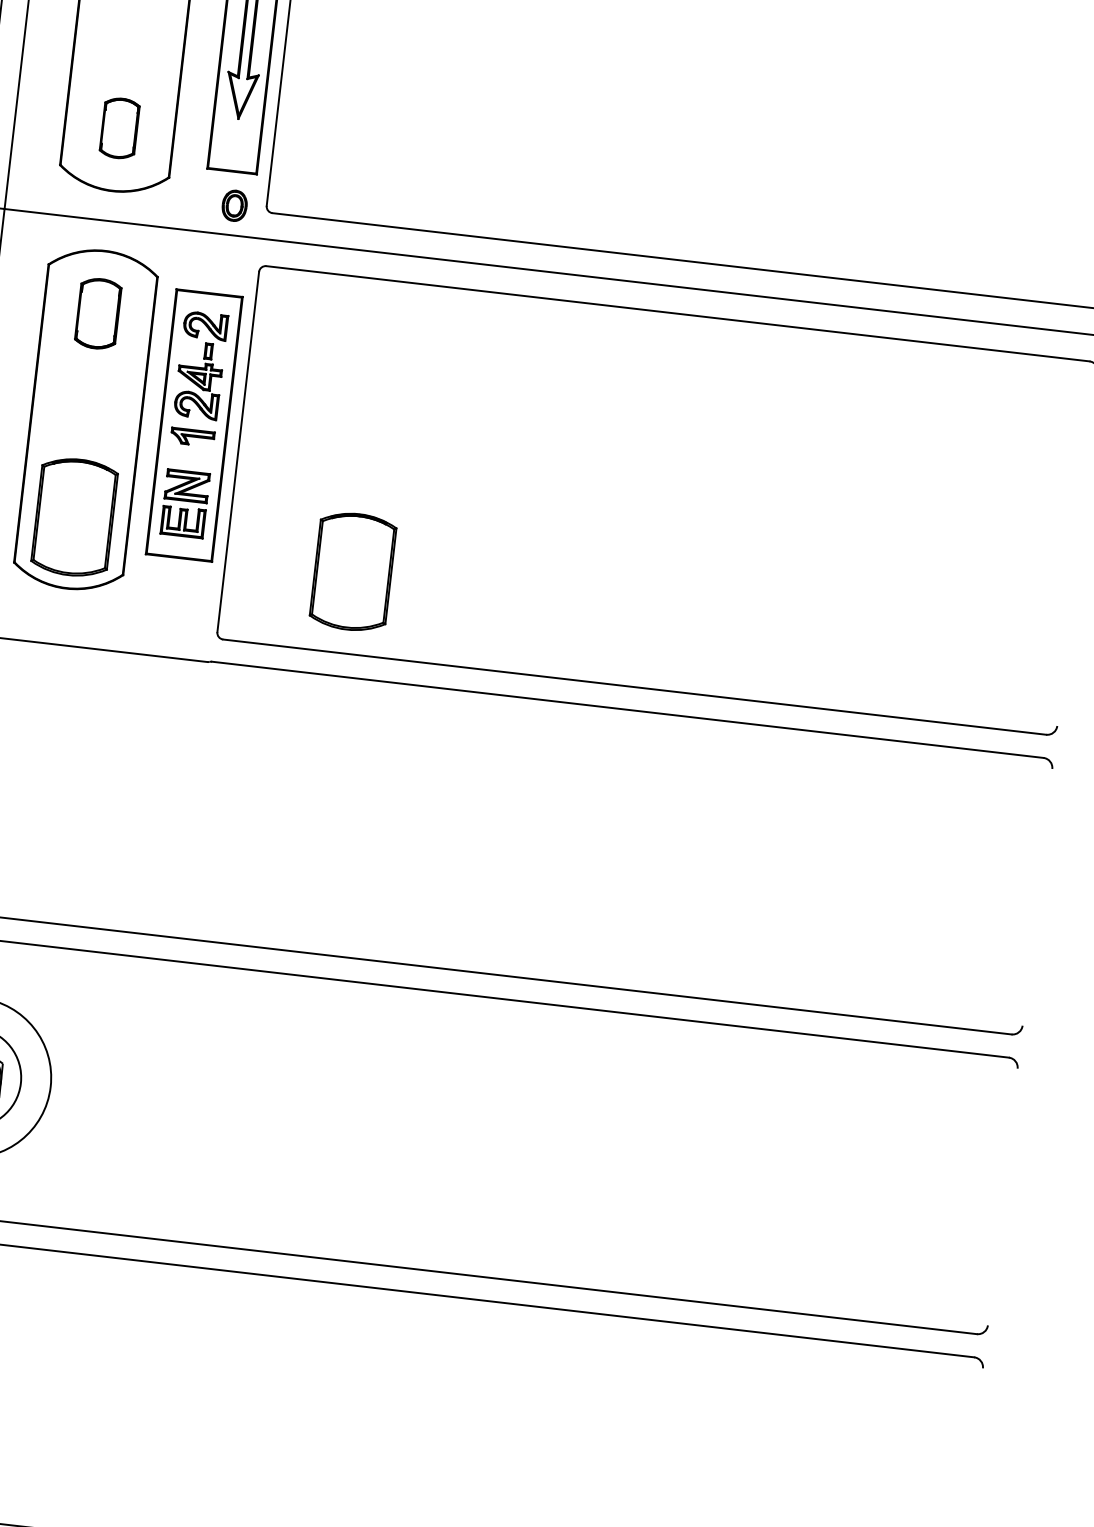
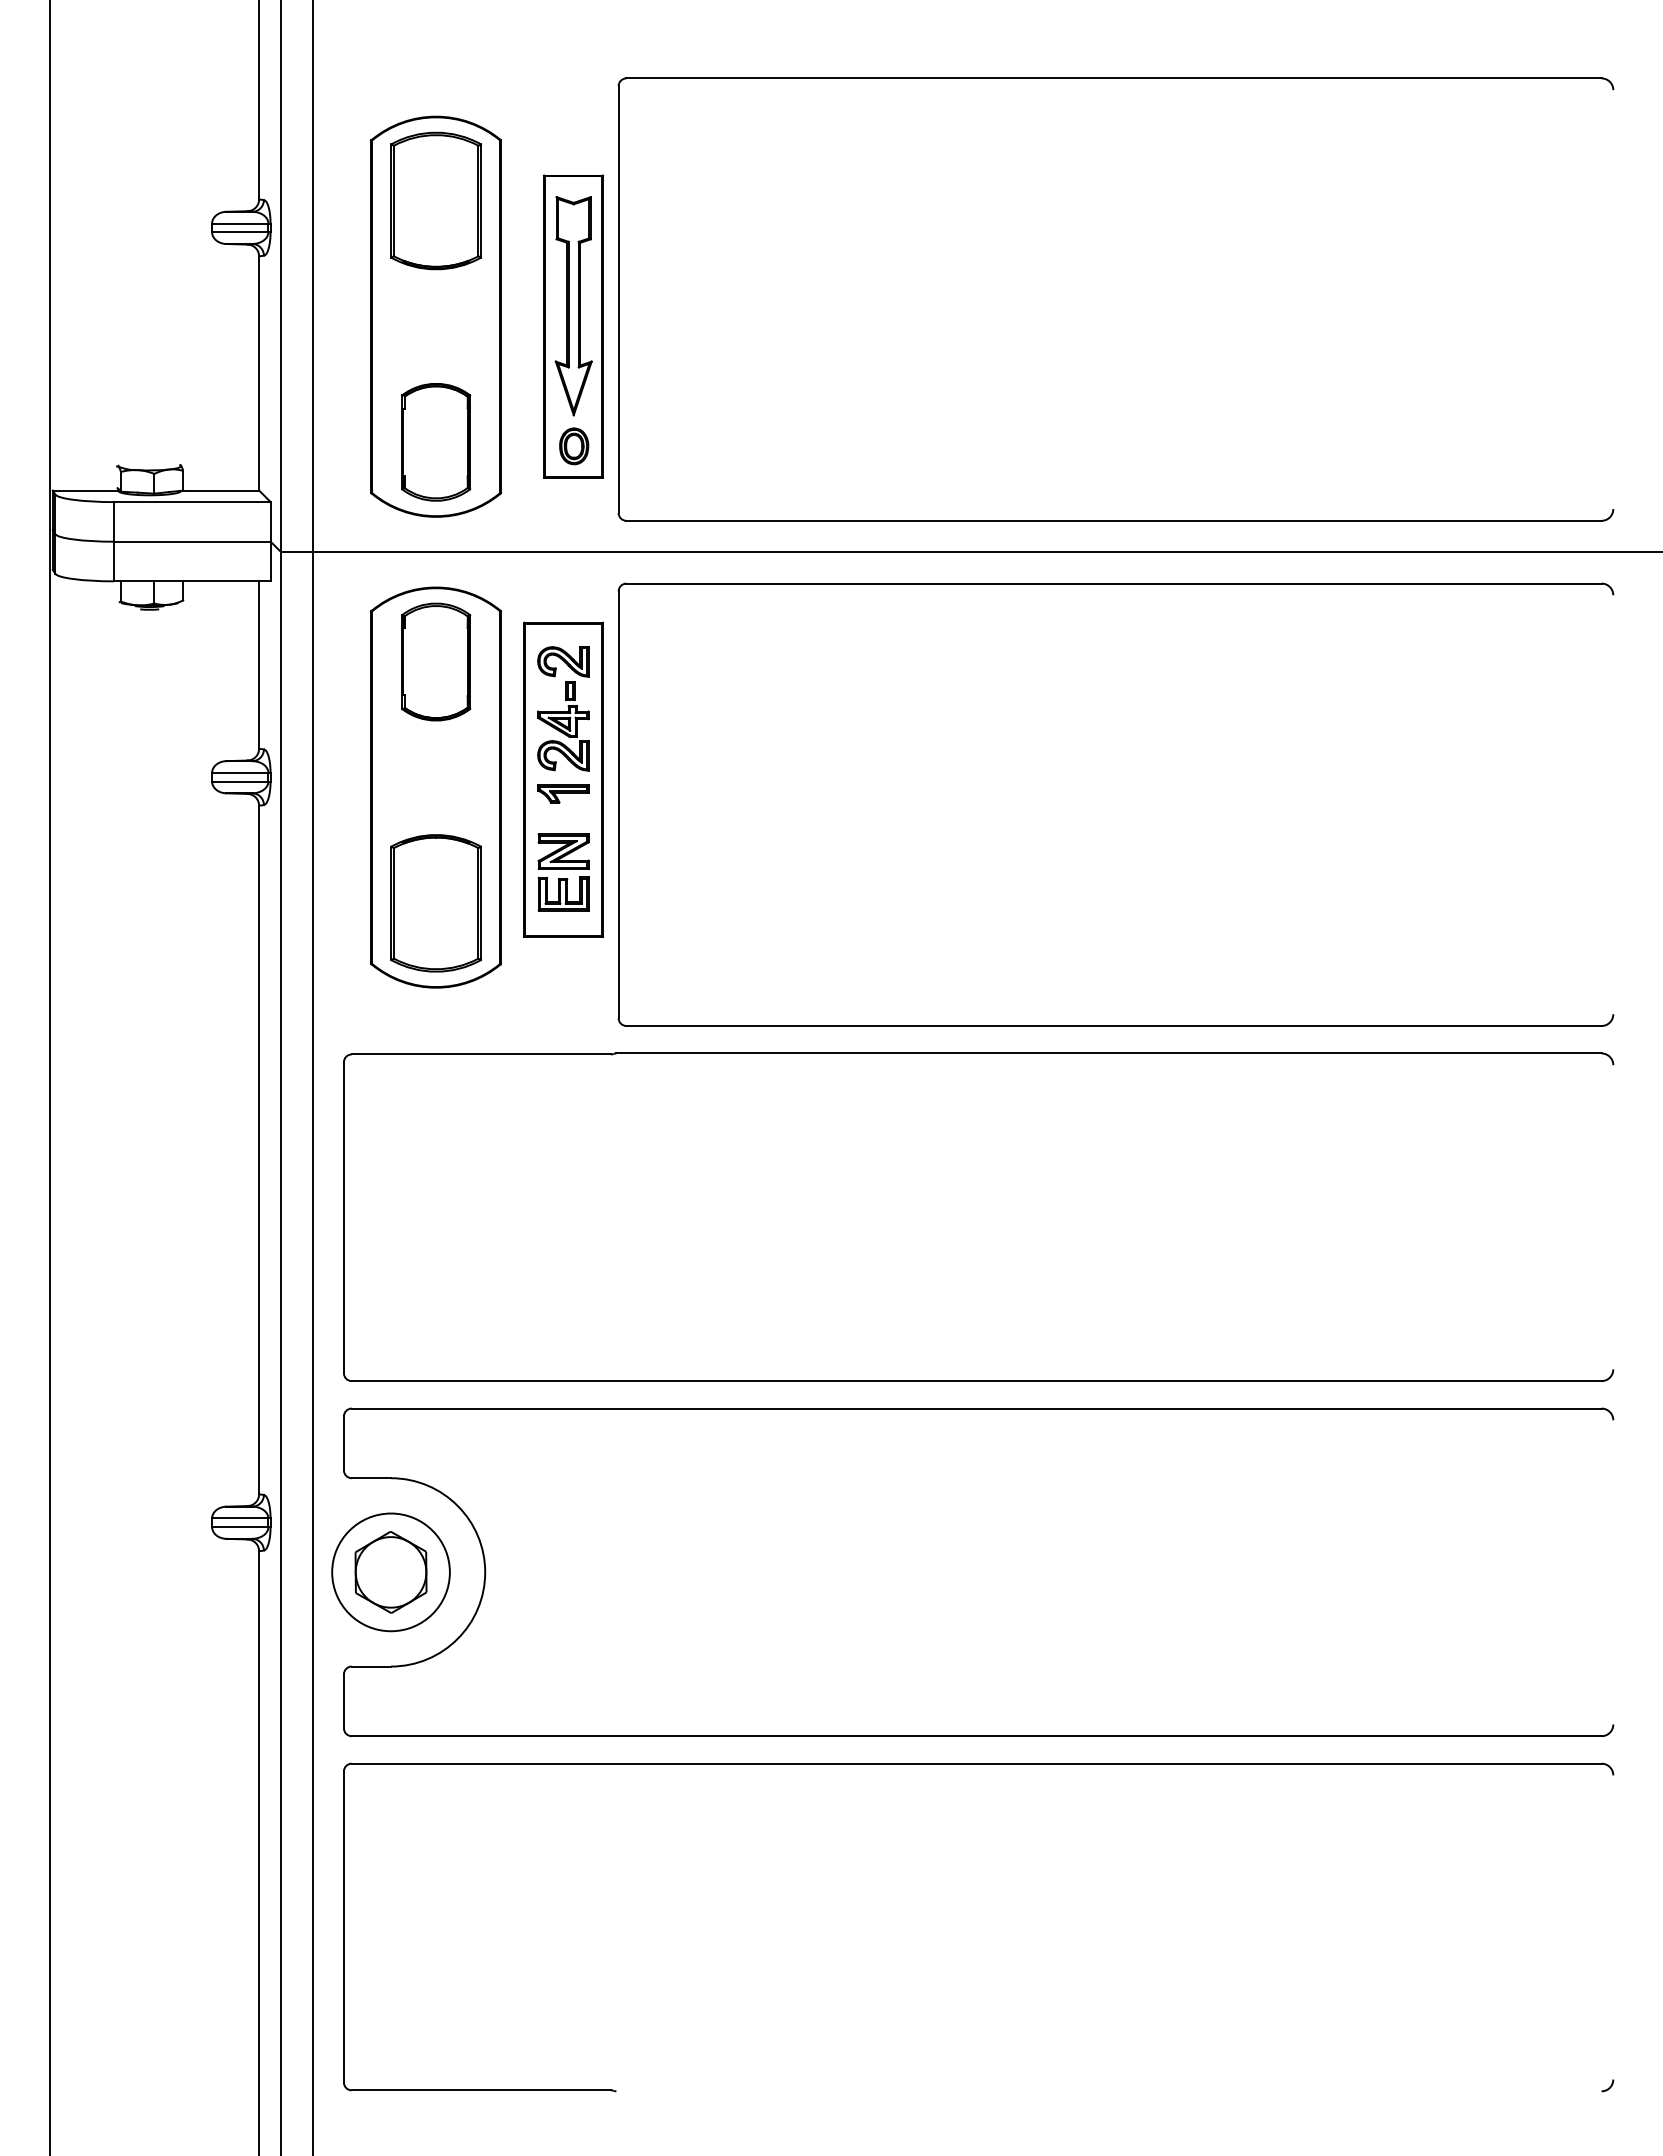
part: (119, 128) -> (436, 442), size x1.67
part: (234, 205) -> (574, 446), moved
part: (98, 313) -> (436, 661), size x1.43
part: (352, 571) -> (768, 929), removed

